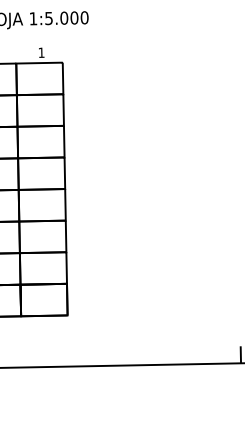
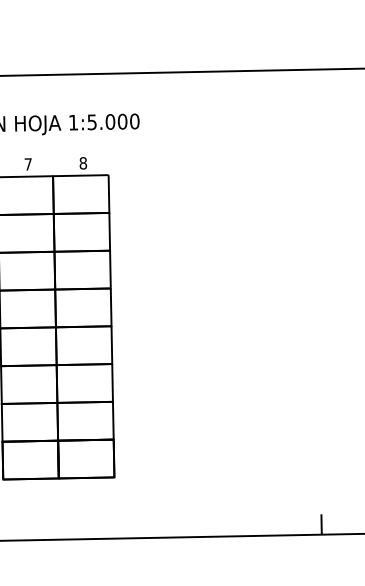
text: (41, 52) -> (83, 163), 1 -> 8

